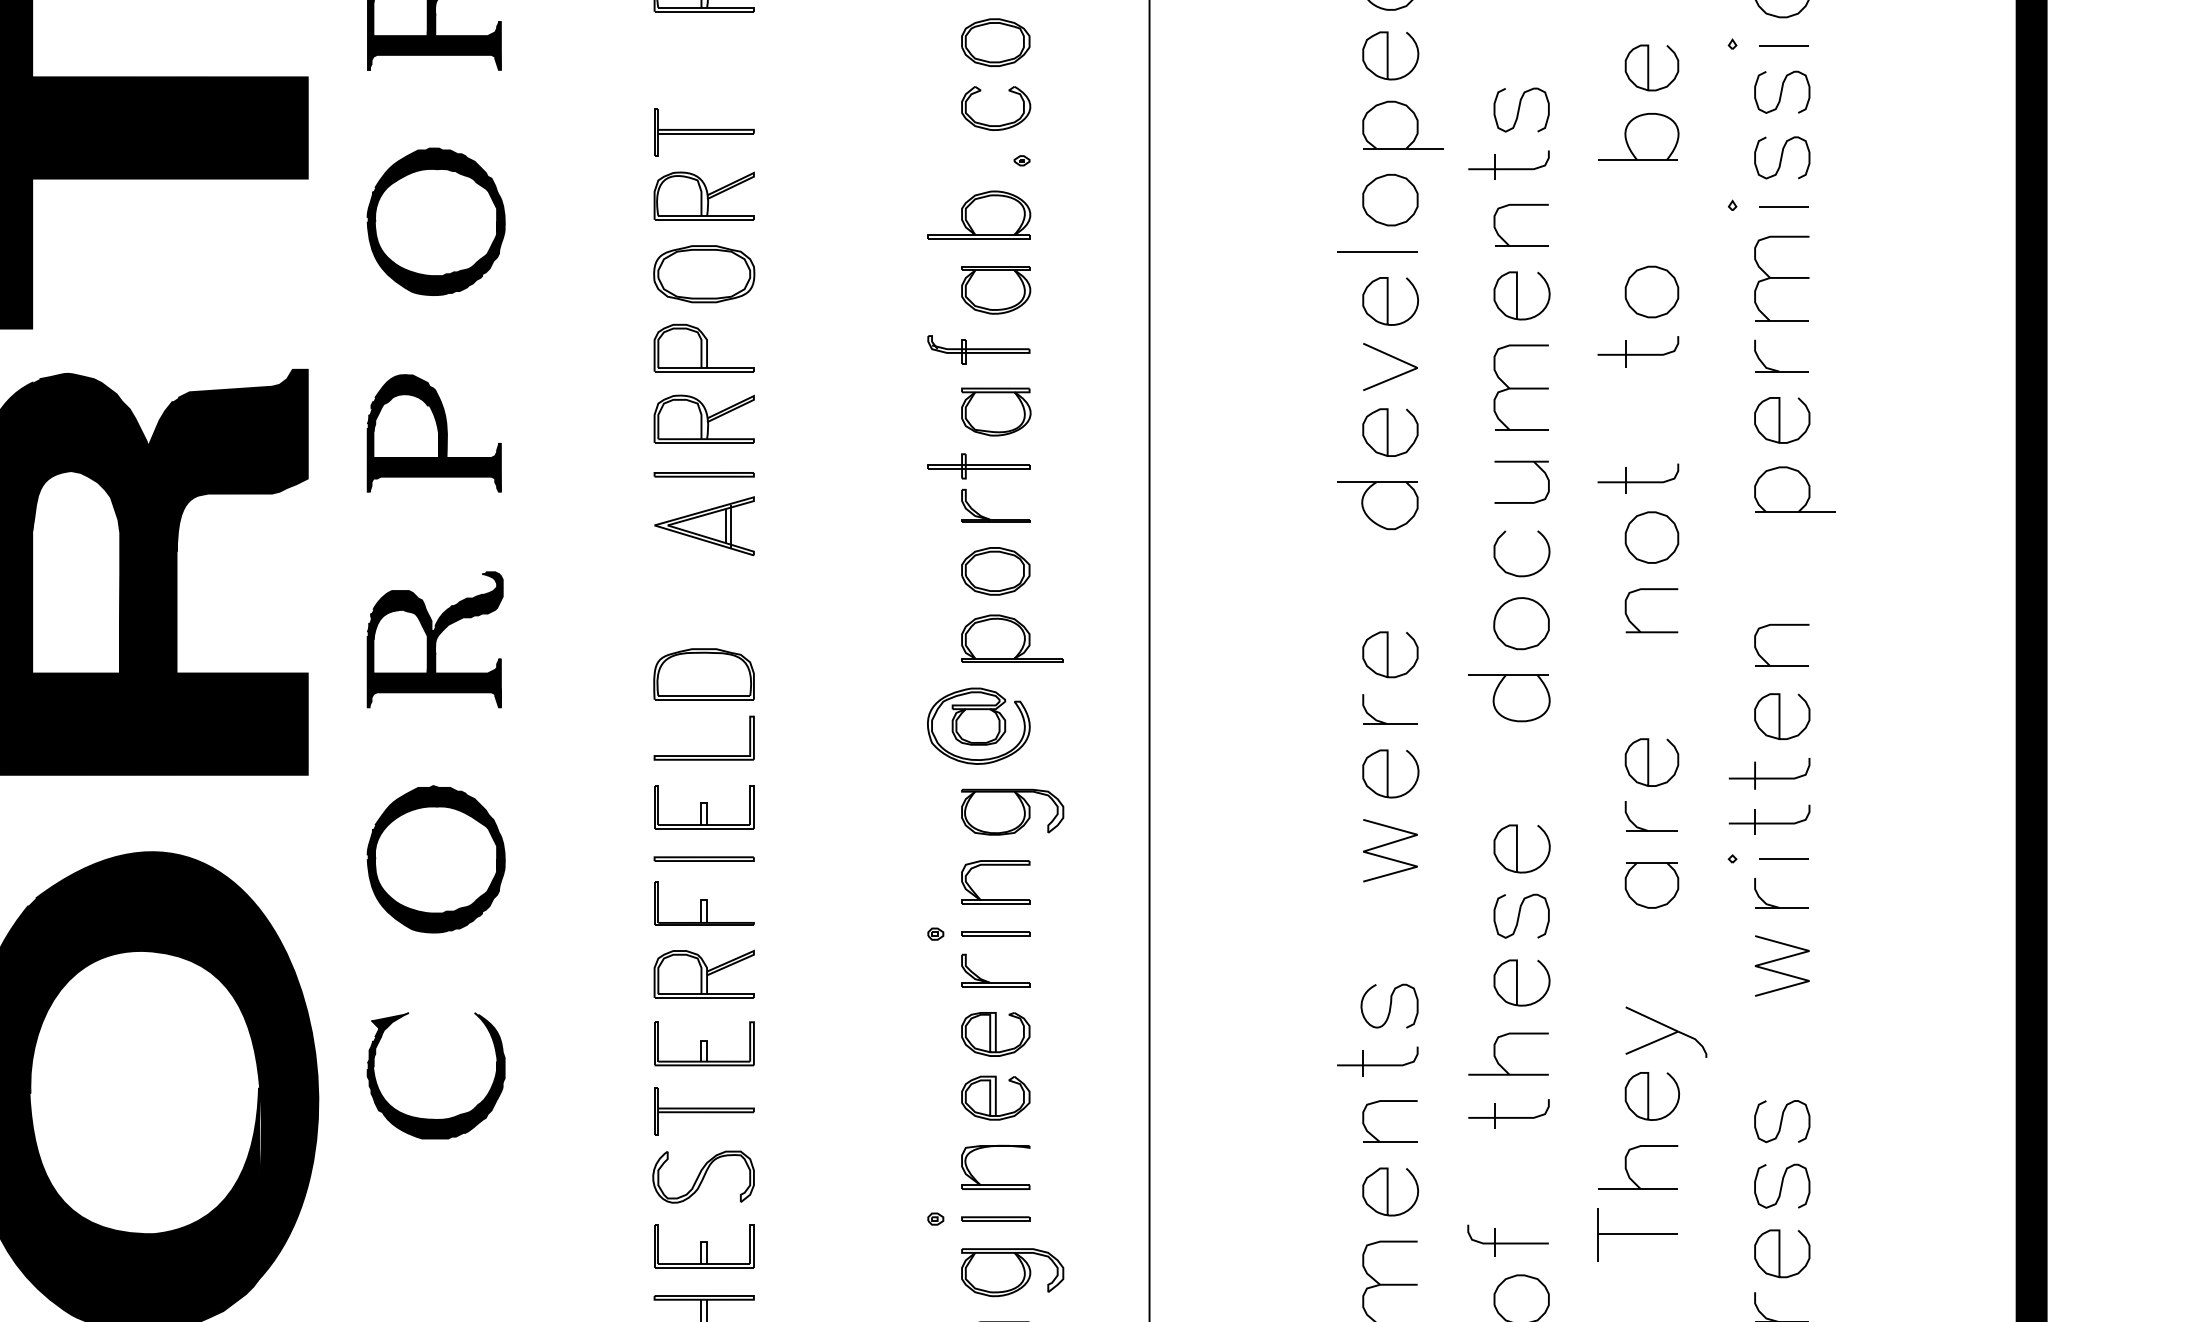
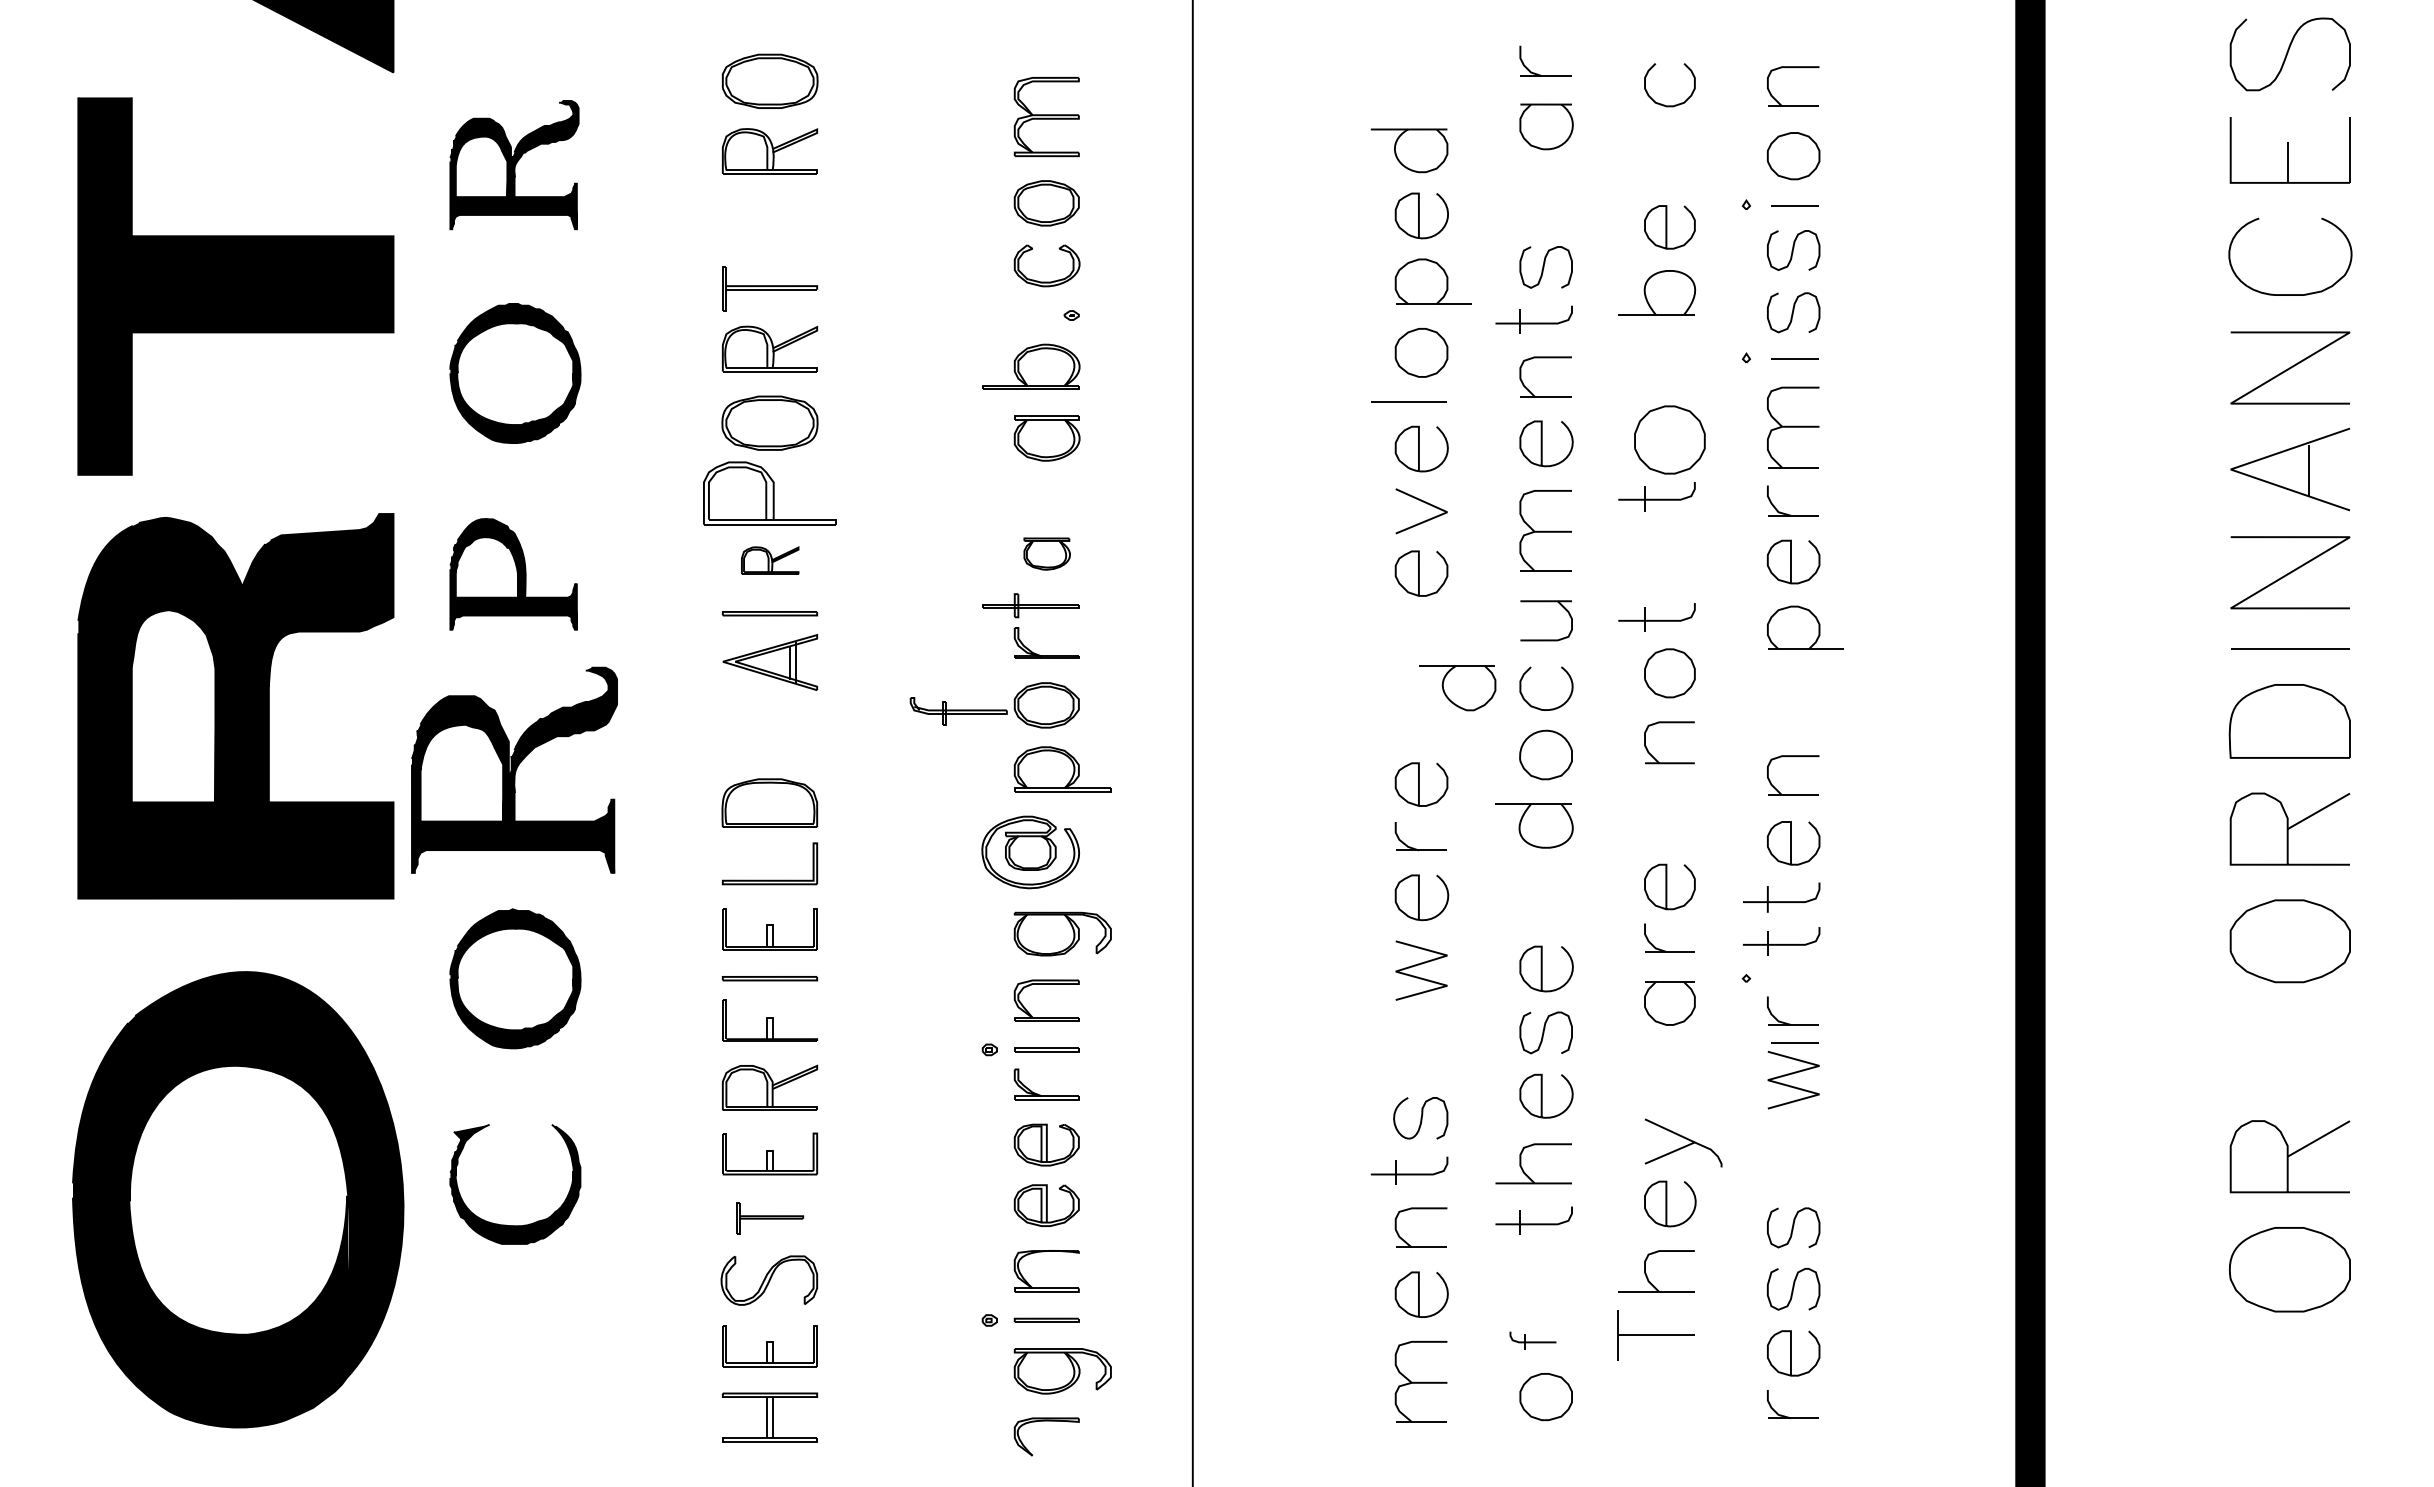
part: (1651, 292) -> (1669, 440), size x1.4
part: (703, 348) -> (769, 493), size x1.4
part: (978, 350) -> (958, 711), moved
part: (995, 411) -> (1046, 553), size x0.7
part: (704, 418) -> (770, 560), size x0.6
part: (1377, 506) -> (1457, 688), moved
part: (435, 639) -> (514, 770), size x1.6
line: (1783, 858) -> (1794, 1042), moved
part: (704, 1110) -> (770, 1217), size x0.7
part: (1507, 1240) -> (1532, 1340), size x0.6

